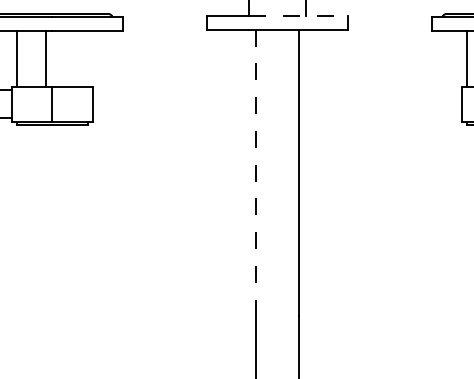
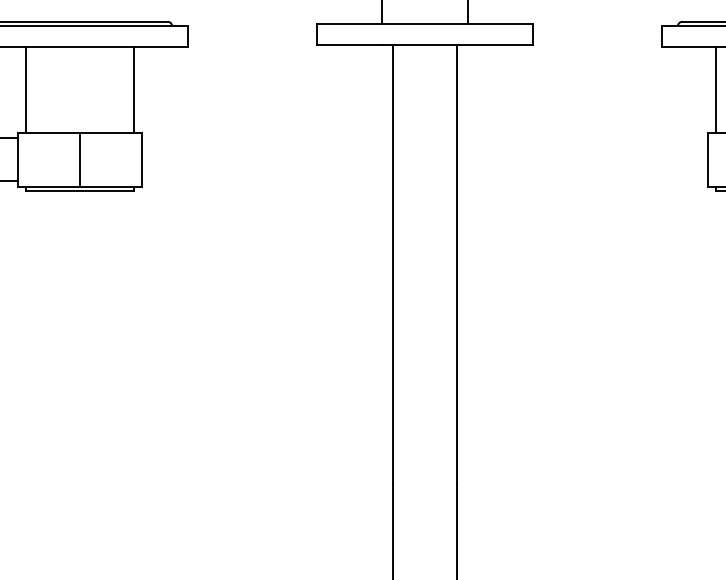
line: (299, 15) -> (458, 23), dashed -> solid
line: (45, 58) -> (134, 89), moved
line: (256, 173) -> (392, 265), dashed -> solid

